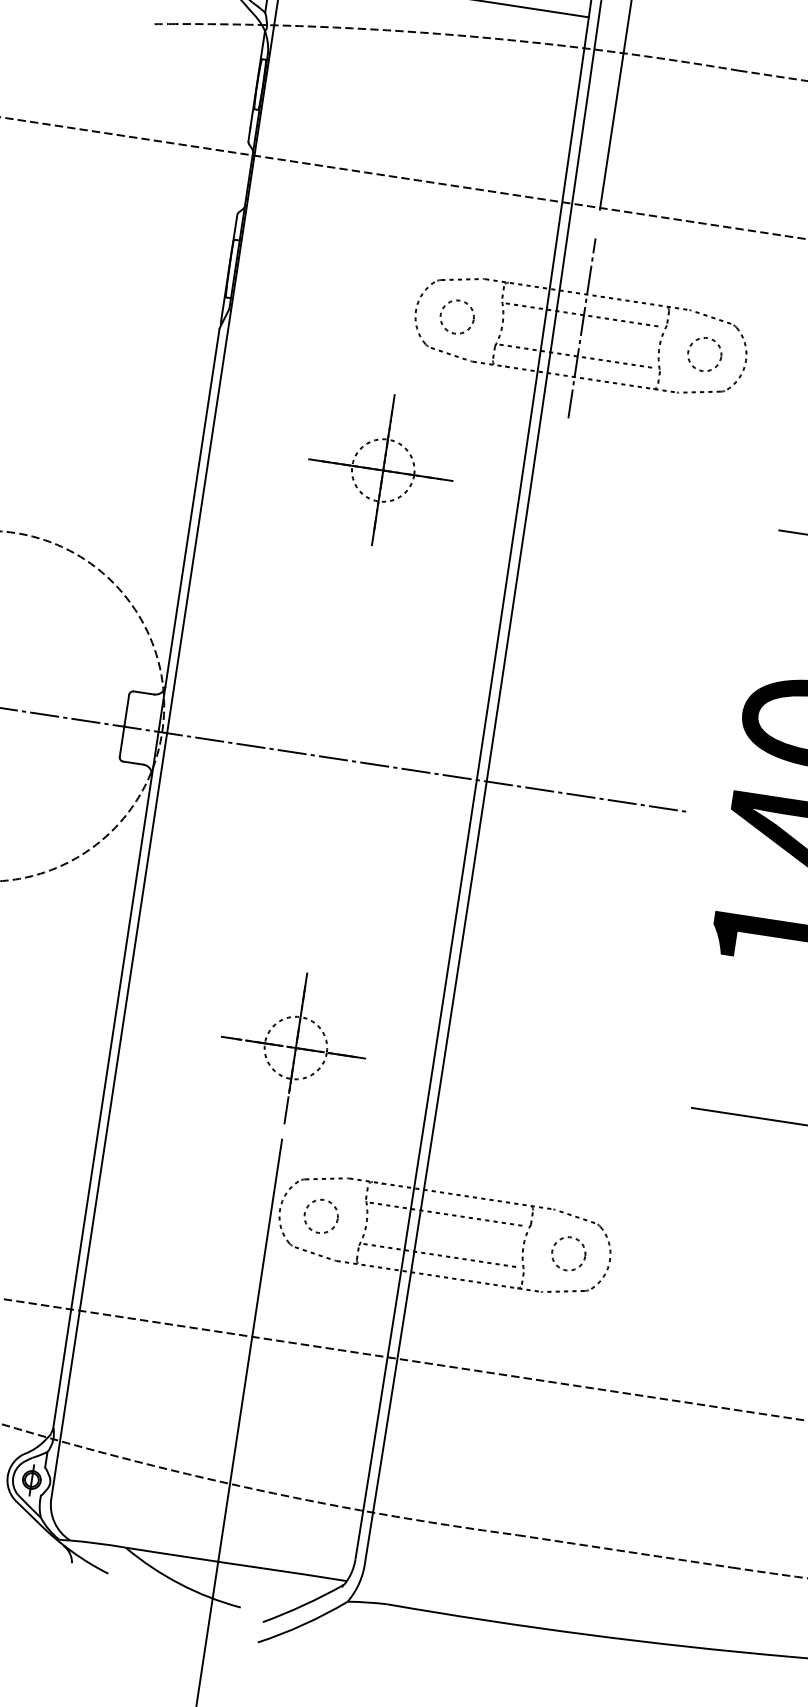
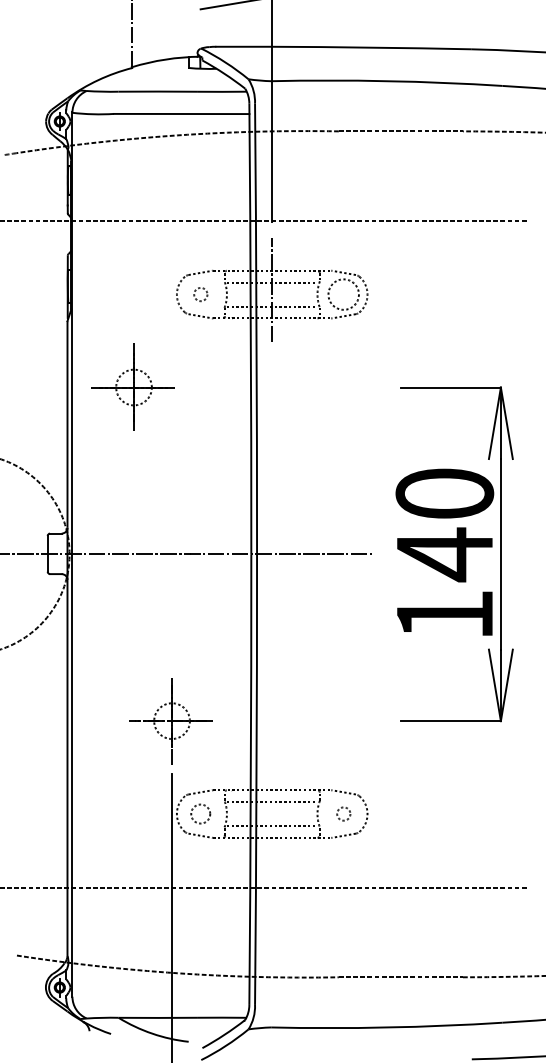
circle: (456, 316) -> (200, 294), size x0.7
circle: (704, 354) -> (343, 294), size x1.6
part: (380, 468) -> (132, 386), moved
circle: (568, 1252) -> (343, 813), size x0.7

